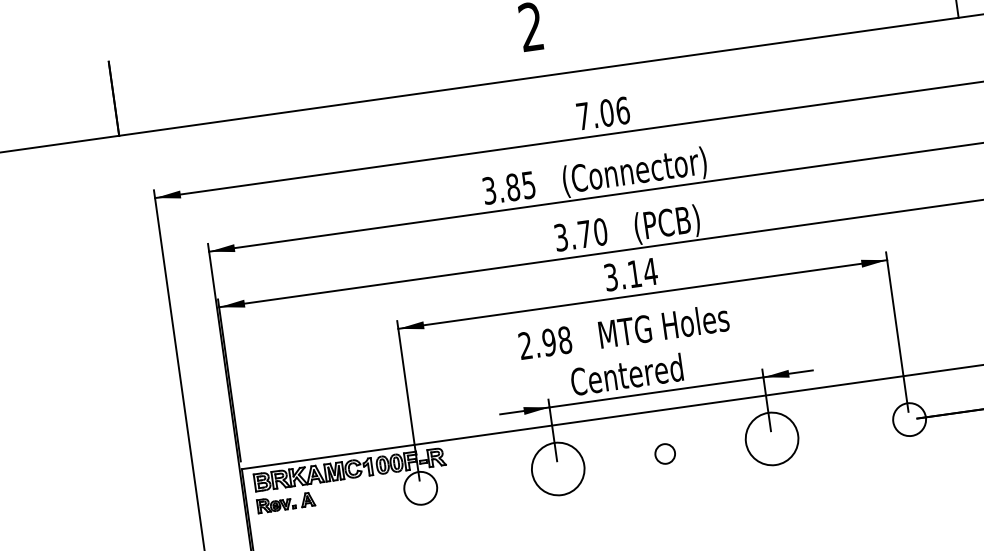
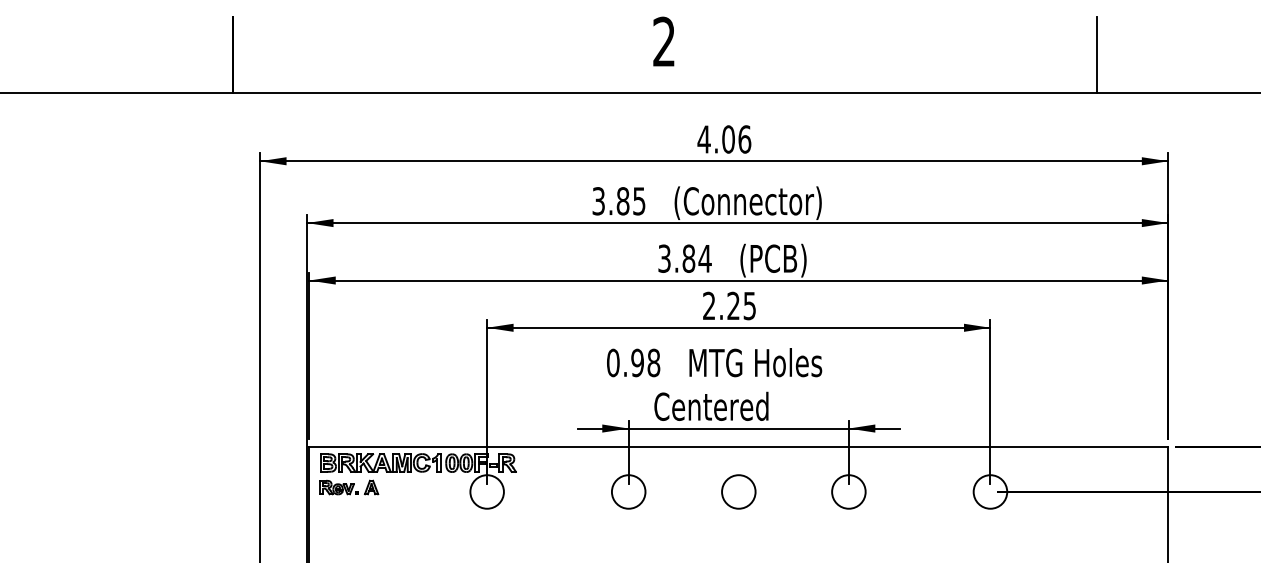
text: (582, 116) -> (703, 139), 7.06 -> 4.06
text: (592, 232) -> (696, 258), 3.70 -> 3.84
text: (630, 274) -> (729, 305), 3.14 -> 2.25
text: (525, 345) -> (613, 362), 2.98 -> 0.98
circle: (771, 438) -> (848, 491), size x0.62
circle: (664, 453) -> (738, 491), size x1.67
circle: (557, 468) -> (628, 491), size x0.62

